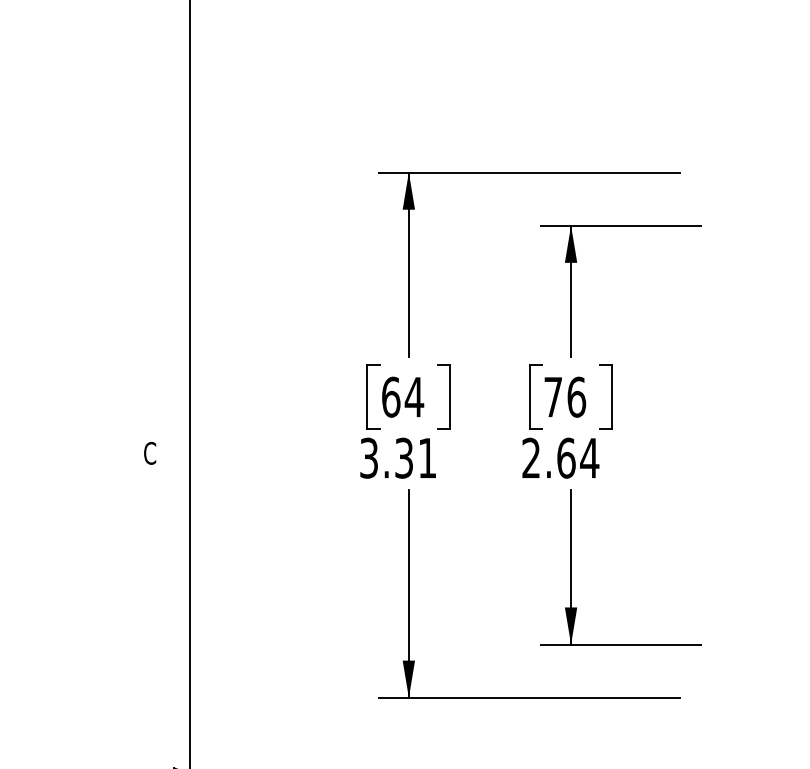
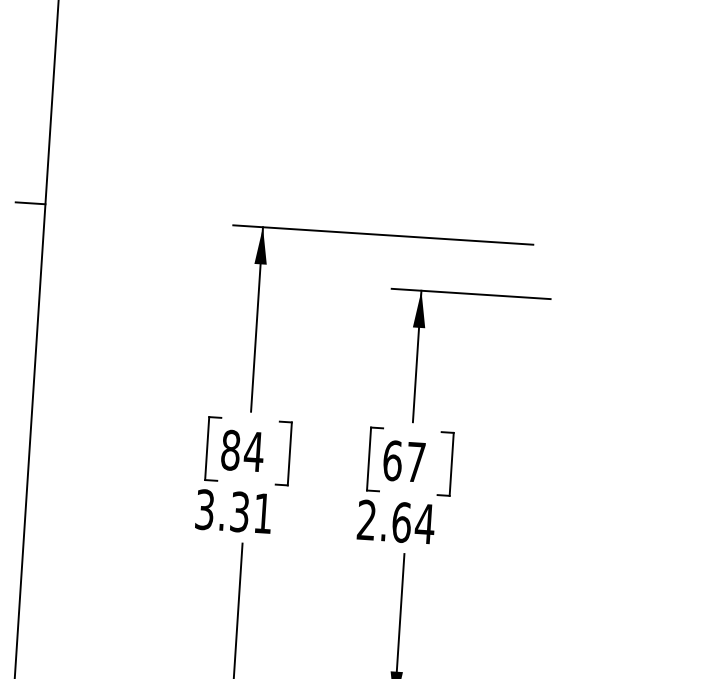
line: (175, 163) -> (30, 203), added
text: (391, 396) -> (231, 449), 64 -> 84
text: (565, 396) -> (404, 460), 76 -> 67

